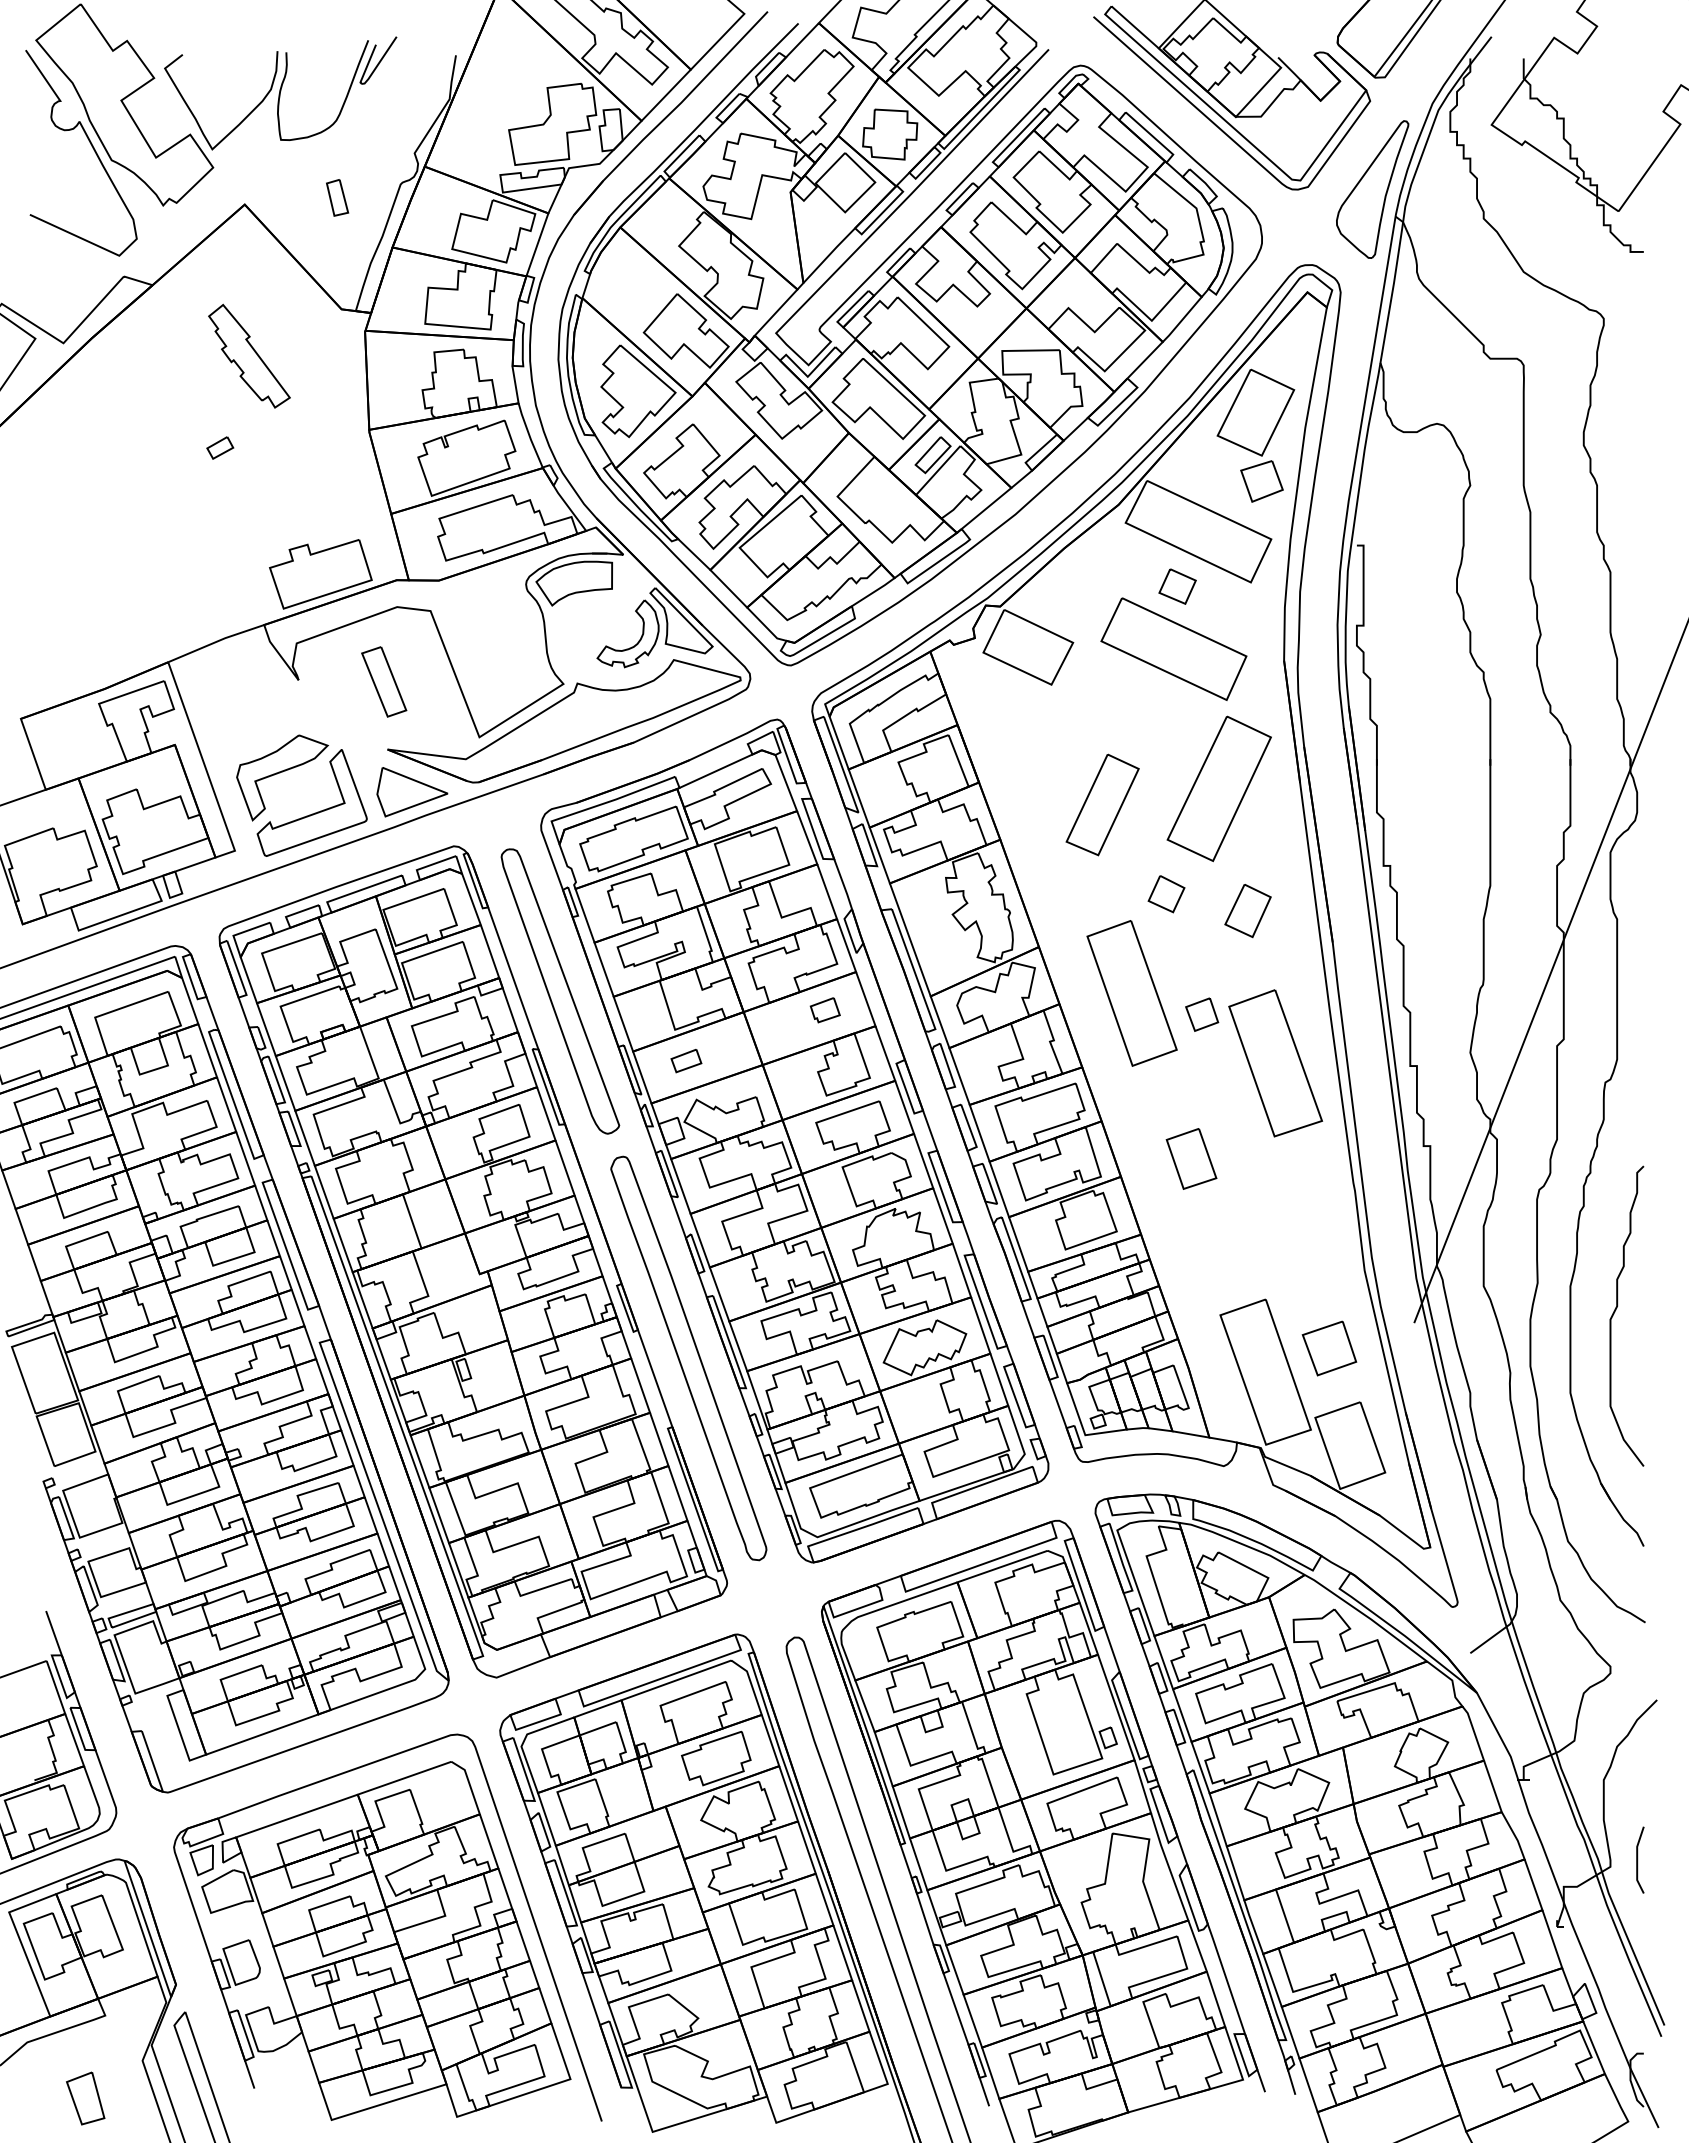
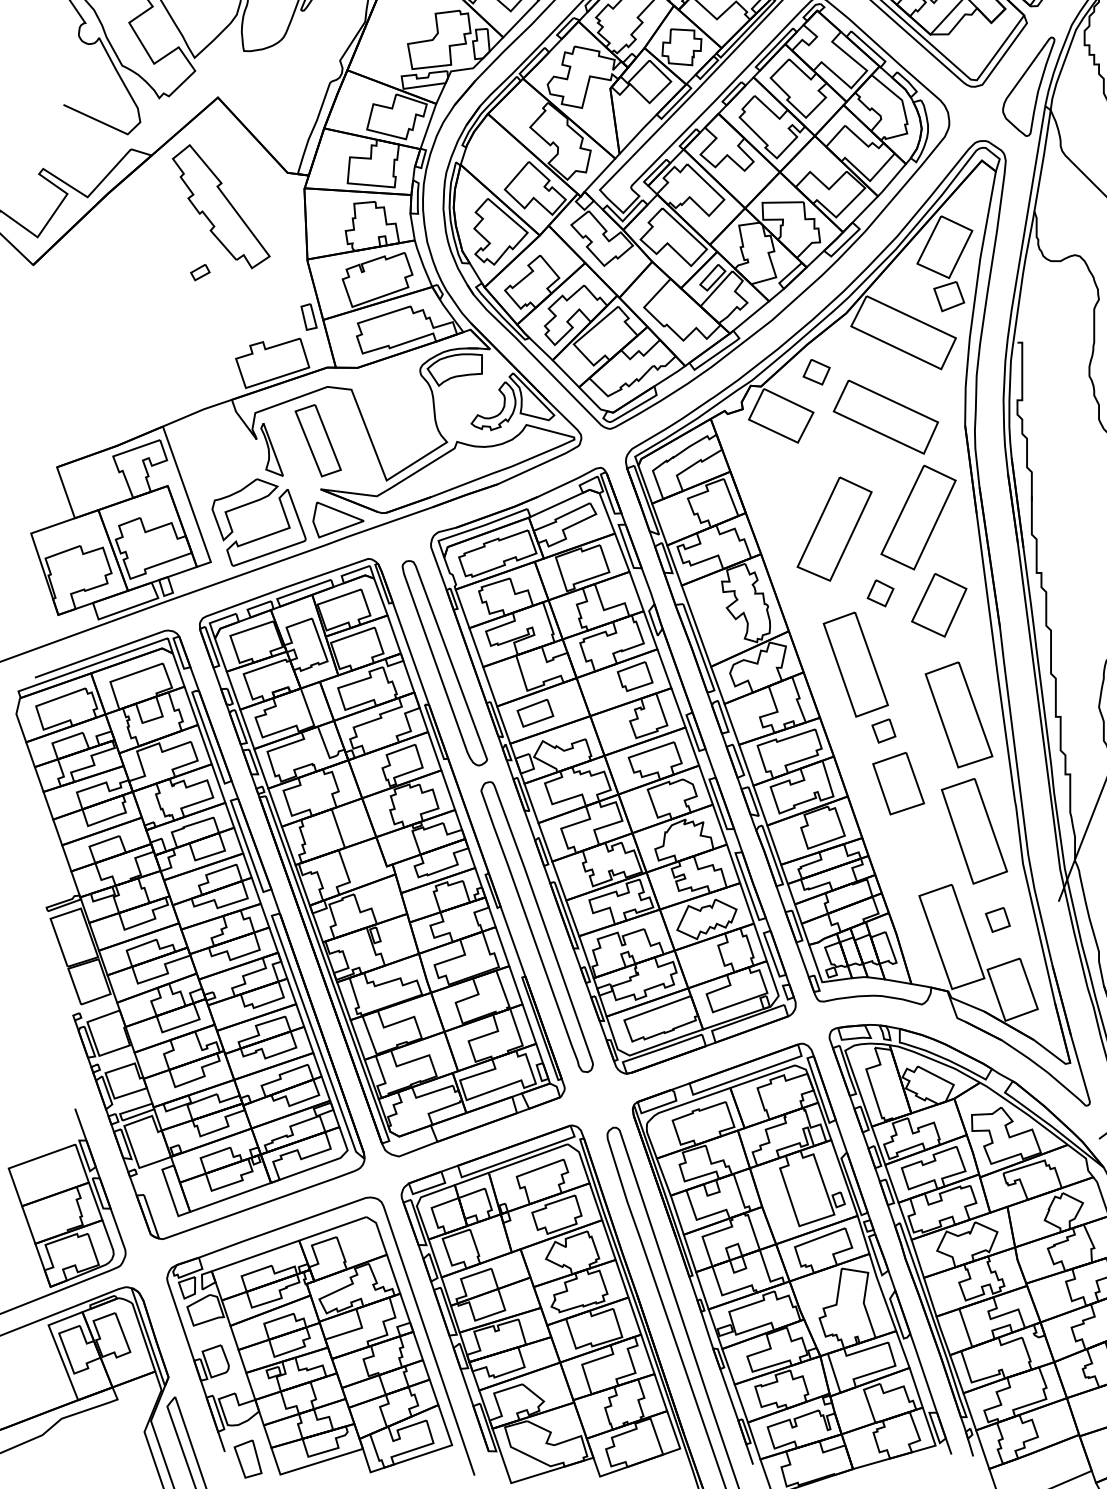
part: (337, 197) -> (309, 316), moved
part: (249, 355) -> (221, 206), size x1.67
part: (1177, 586) -> (816, 372), moved
part: (383, 681) -> (317, 440), size x1.43
part: (320, 694) -> (272, 449), added
part: (1102, 804) -> (834, 528), size x1.43
part: (1247, 910) -> (938, 605), size x1.67
part: (825, 1010) -> (635, 676), size x1.67
part: (1202, 1014) -> (884, 730), moved
part: (686, 1060) -> (535, 712), size x1.67
part: (1191, 1158) -> (898, 783), size x1.43
part: (1296, 1225) -> (974, 831), added
part: (1329, 1348) -> (997, 919), size x0.62
part: (85, 2098) -> (247, 1459), moved

